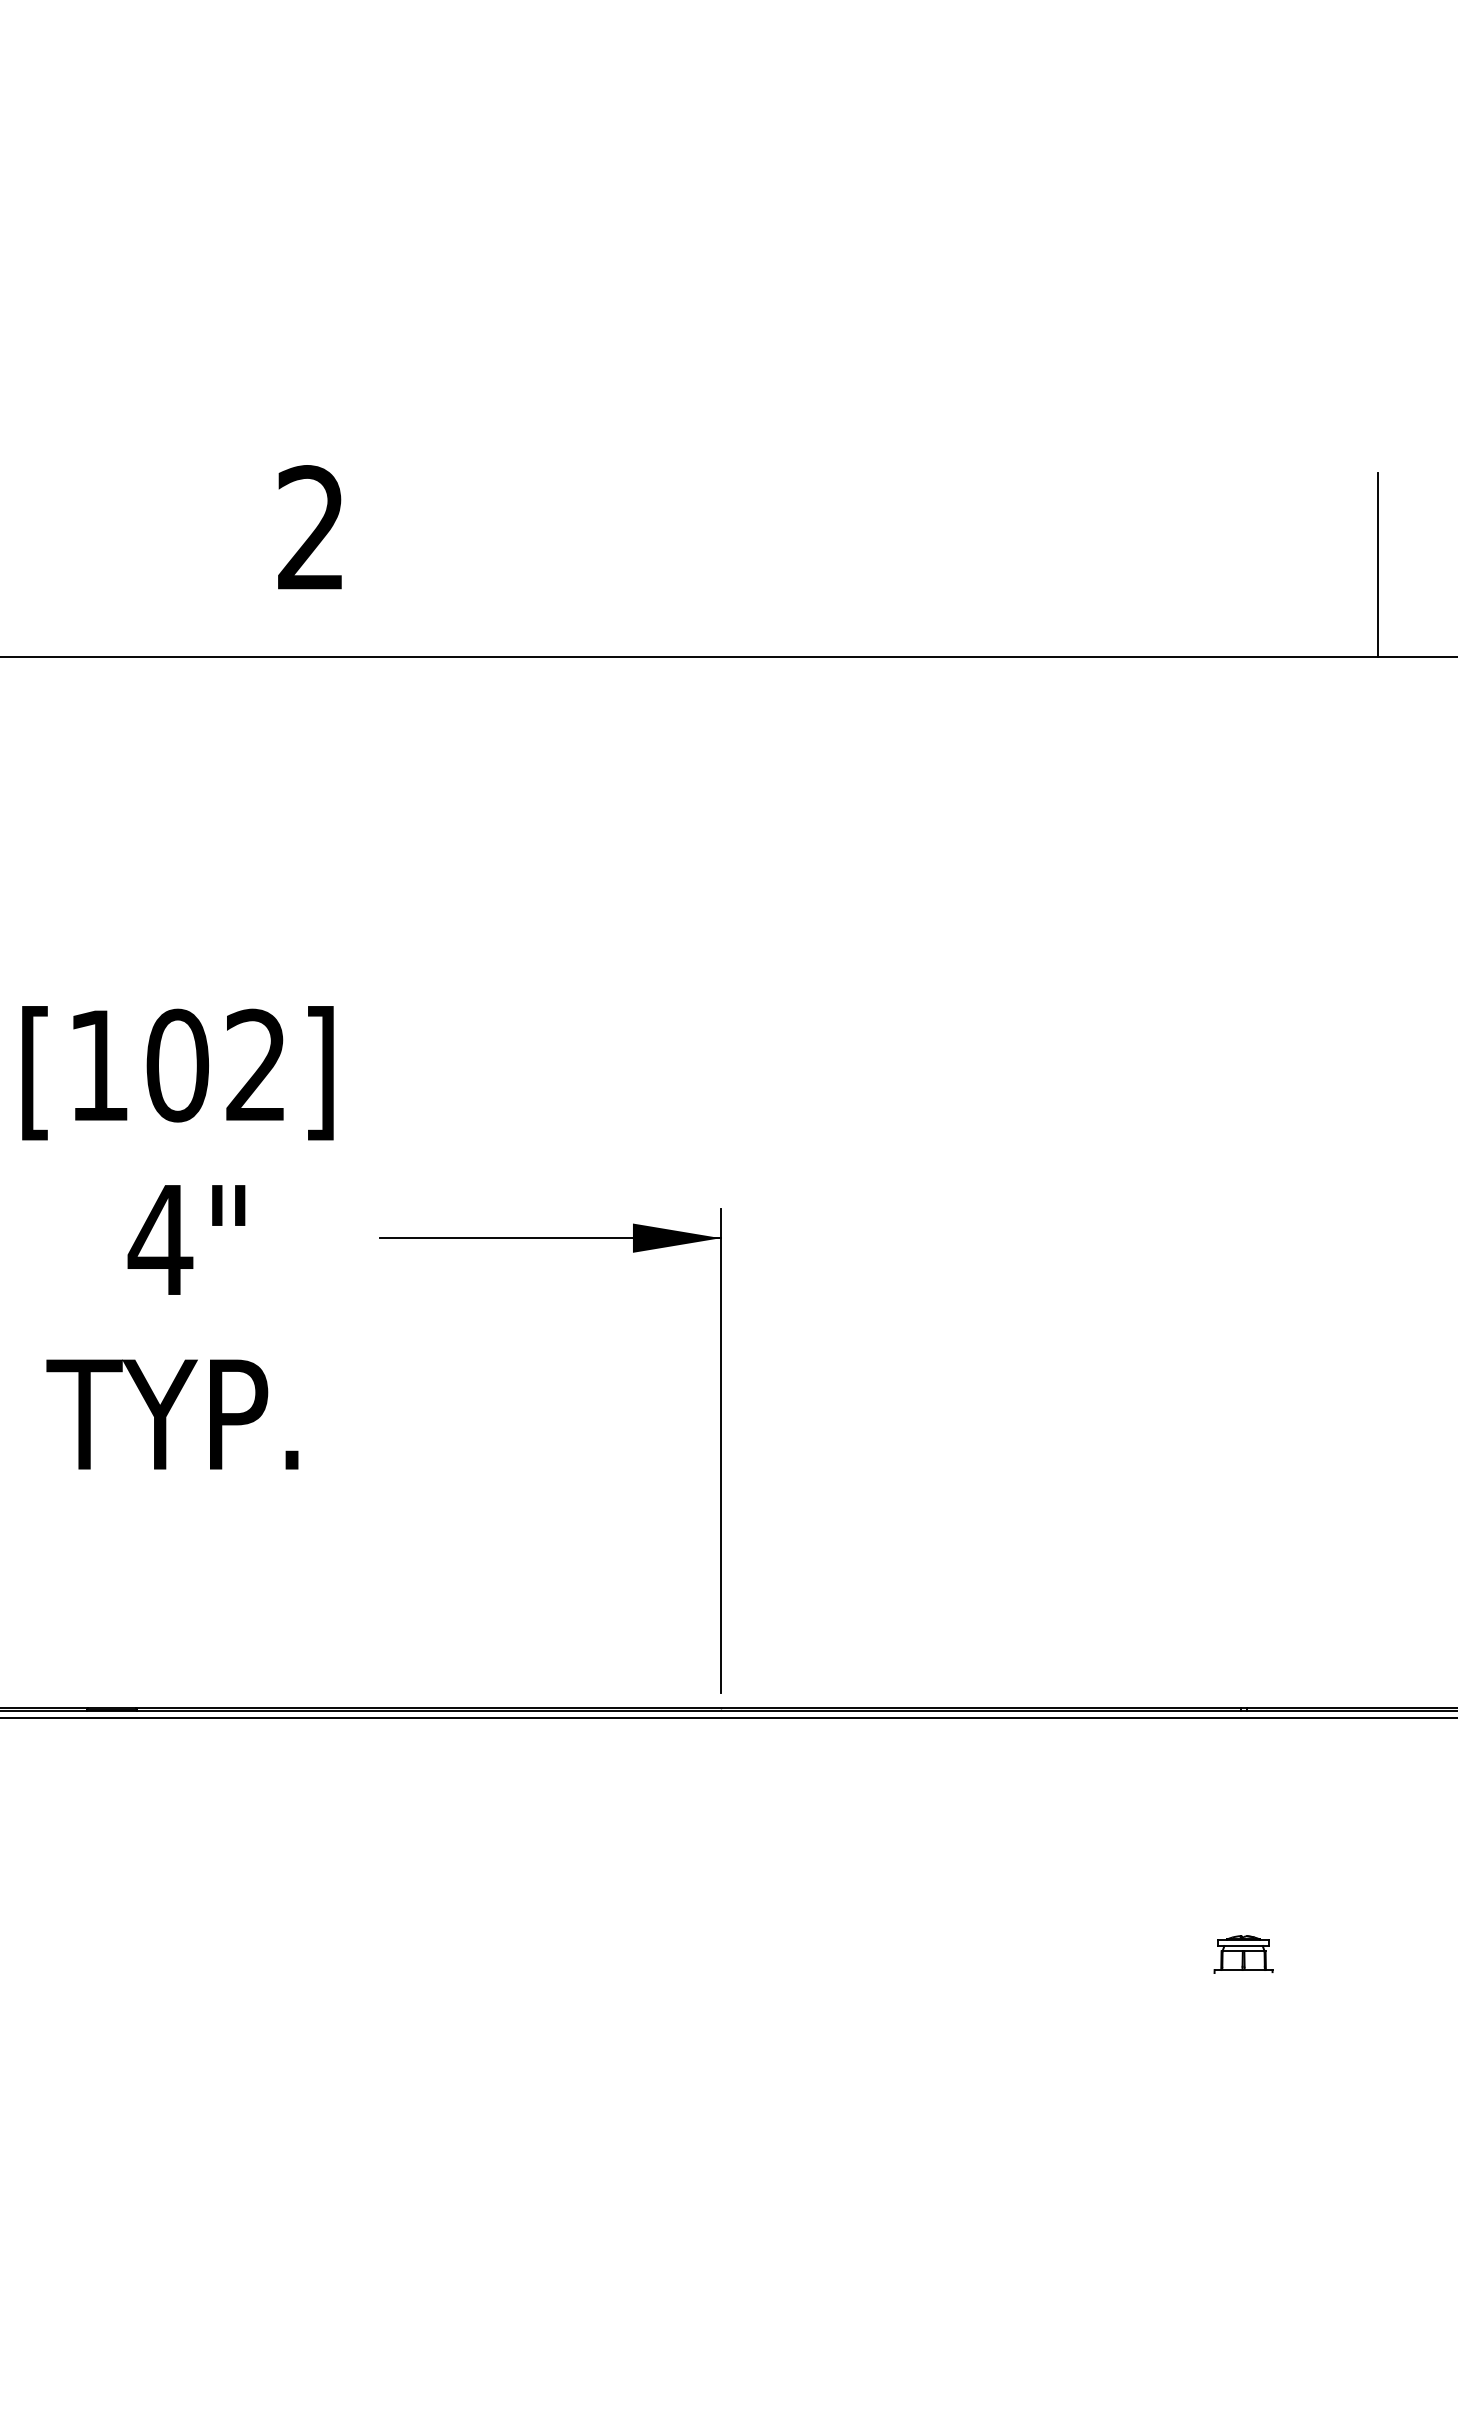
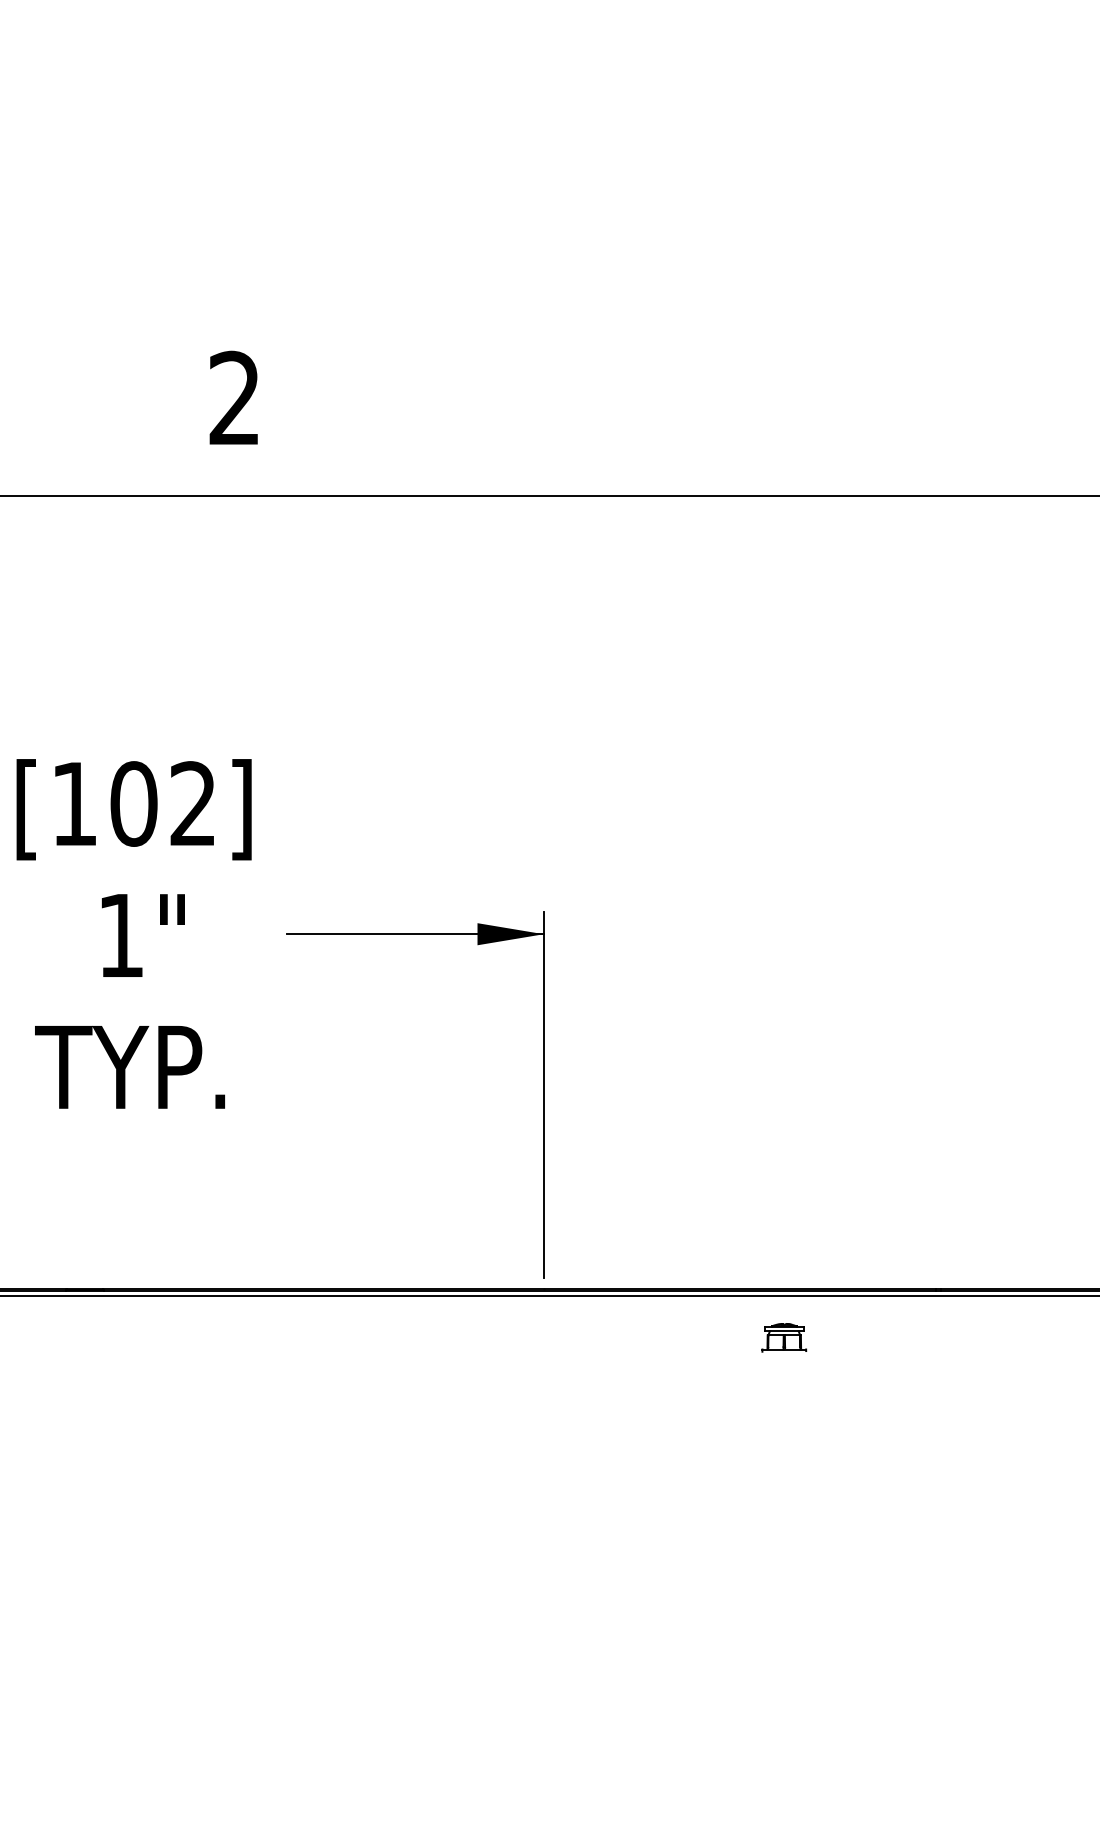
line: (1377, 564) -> (1039, 425), removed
text: (159, 1239) -> (120, 935), 4" -> 1"
part: (1243, 1954) -> (784, 1337), moved

